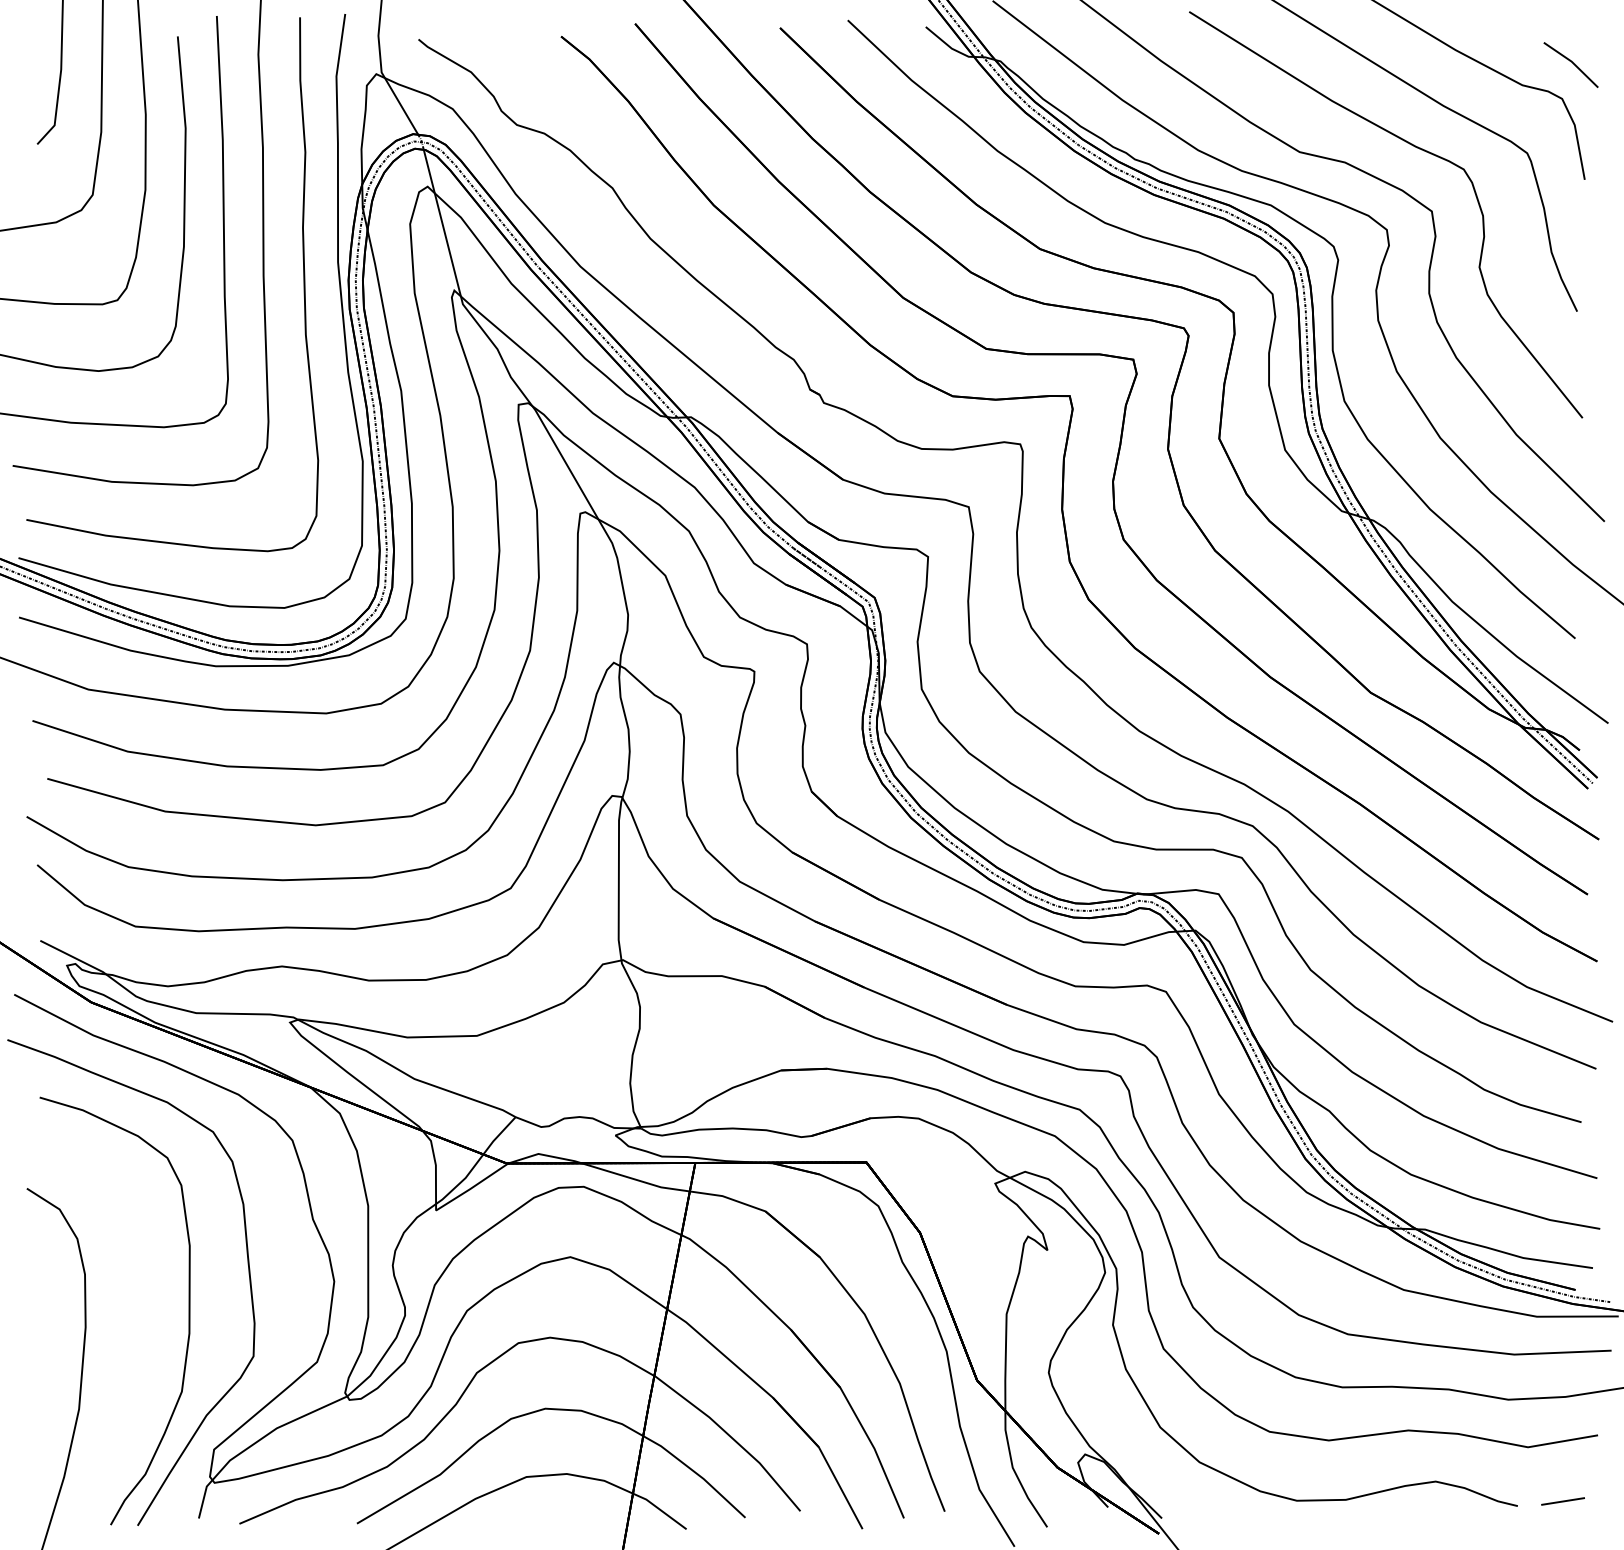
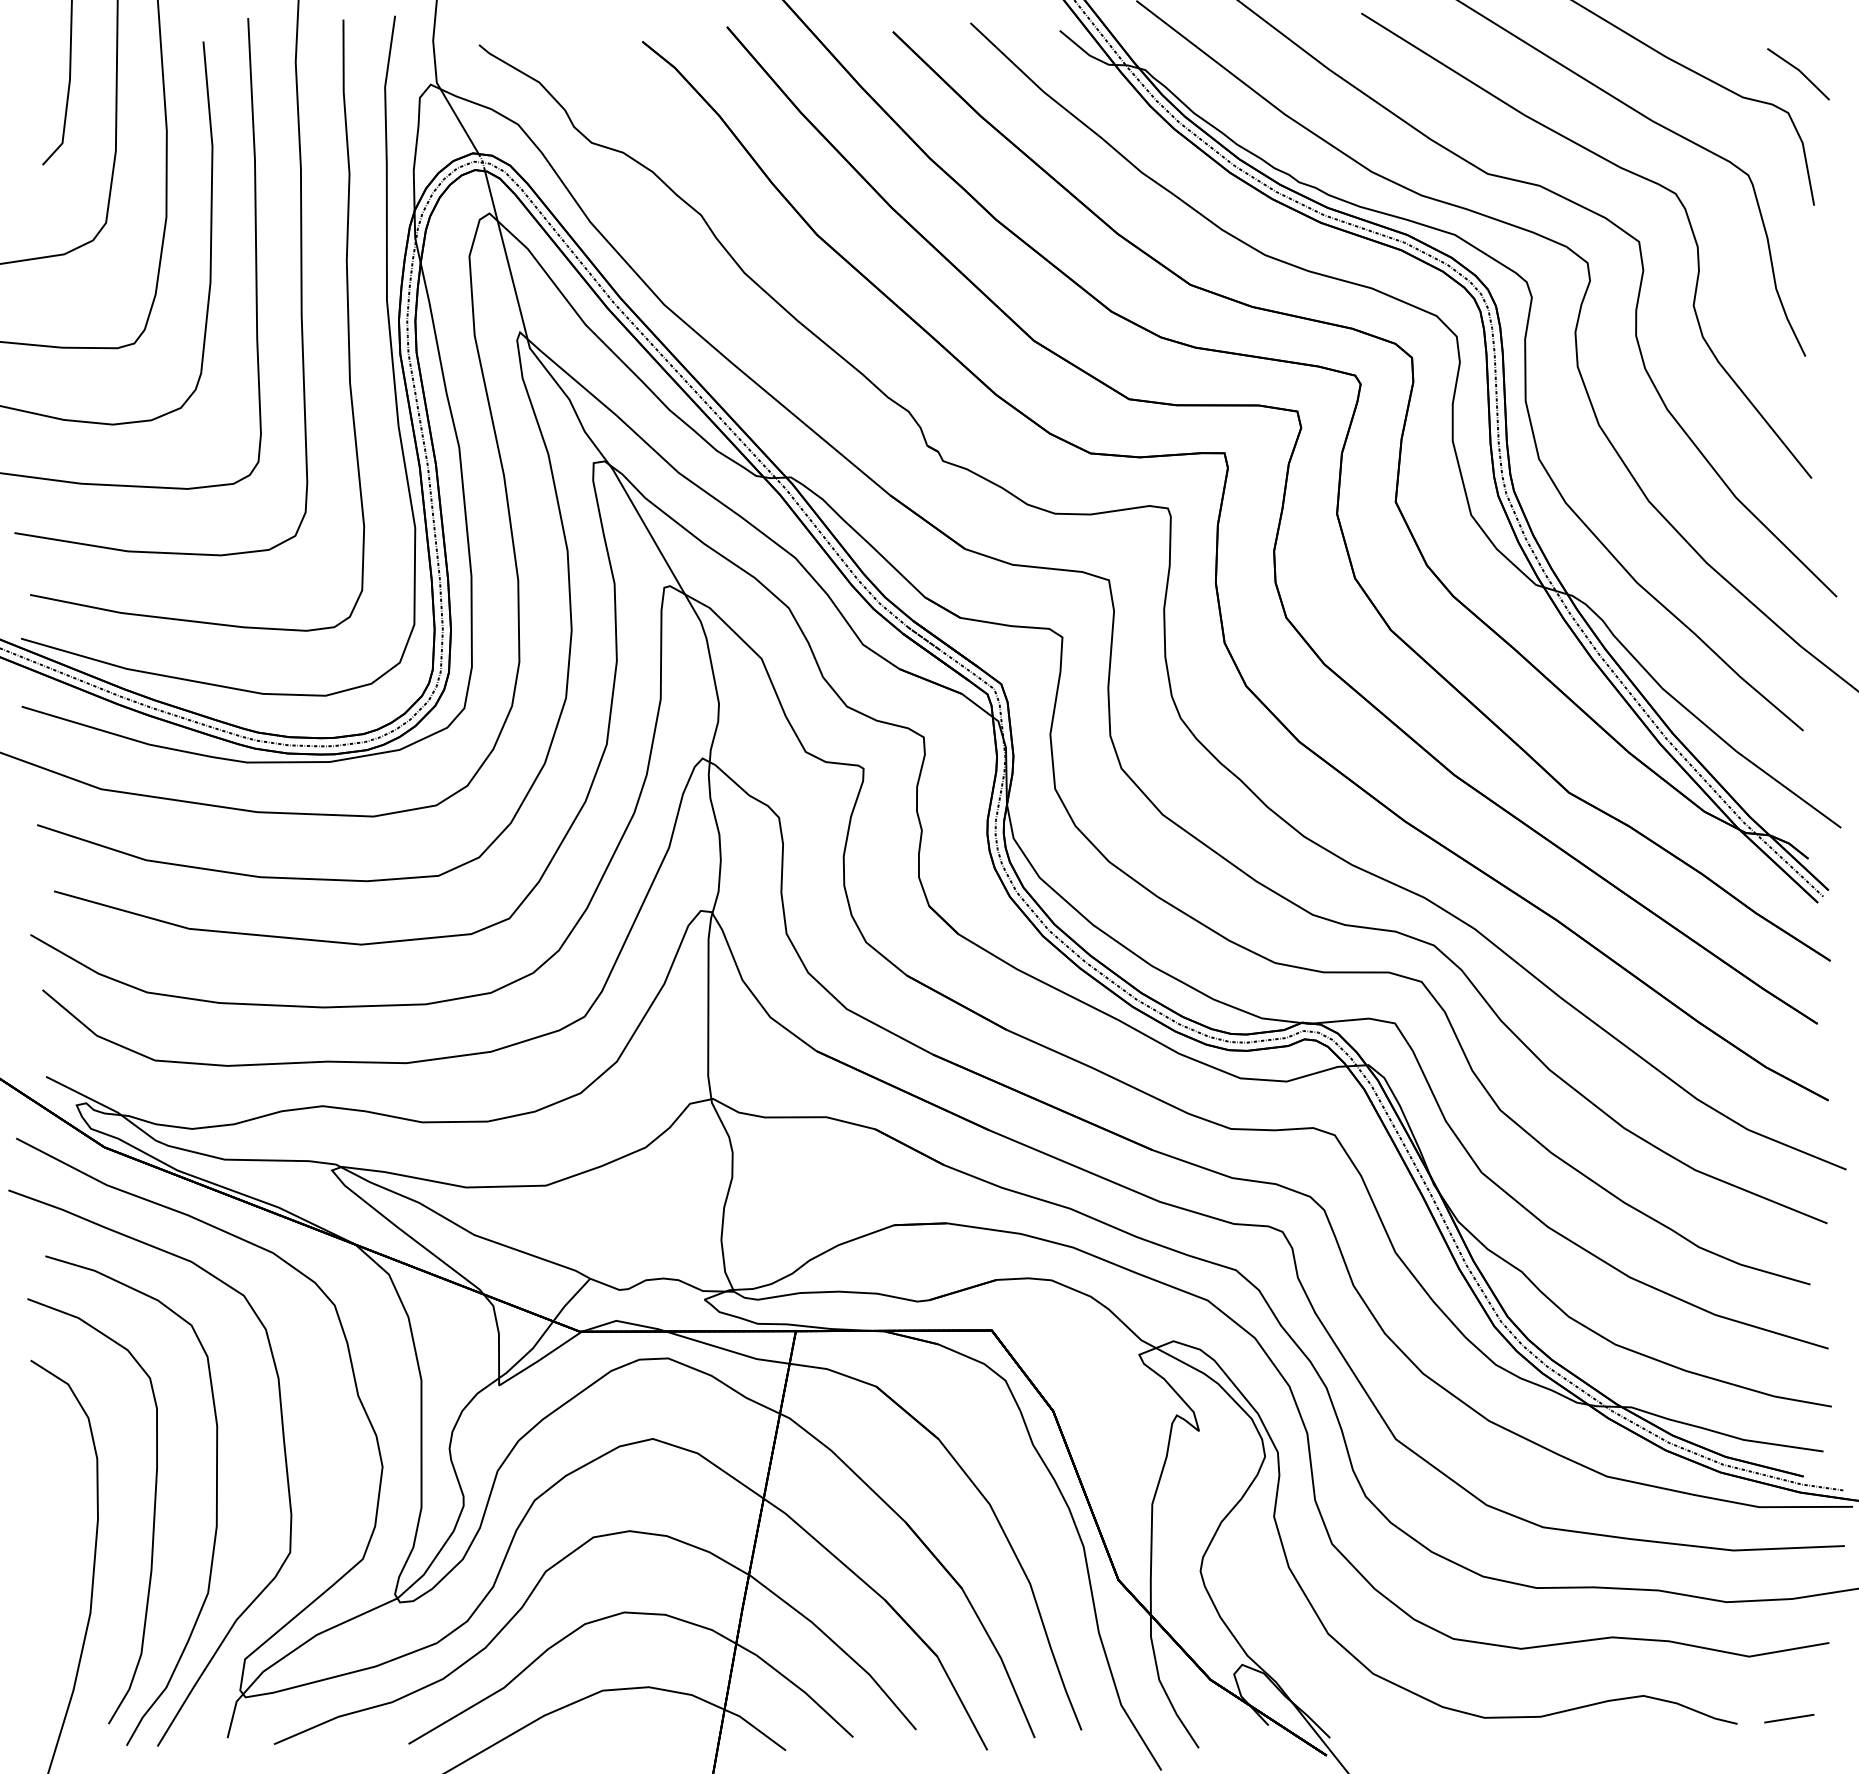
curve: (133, 1327) -> (152, 1519), added

